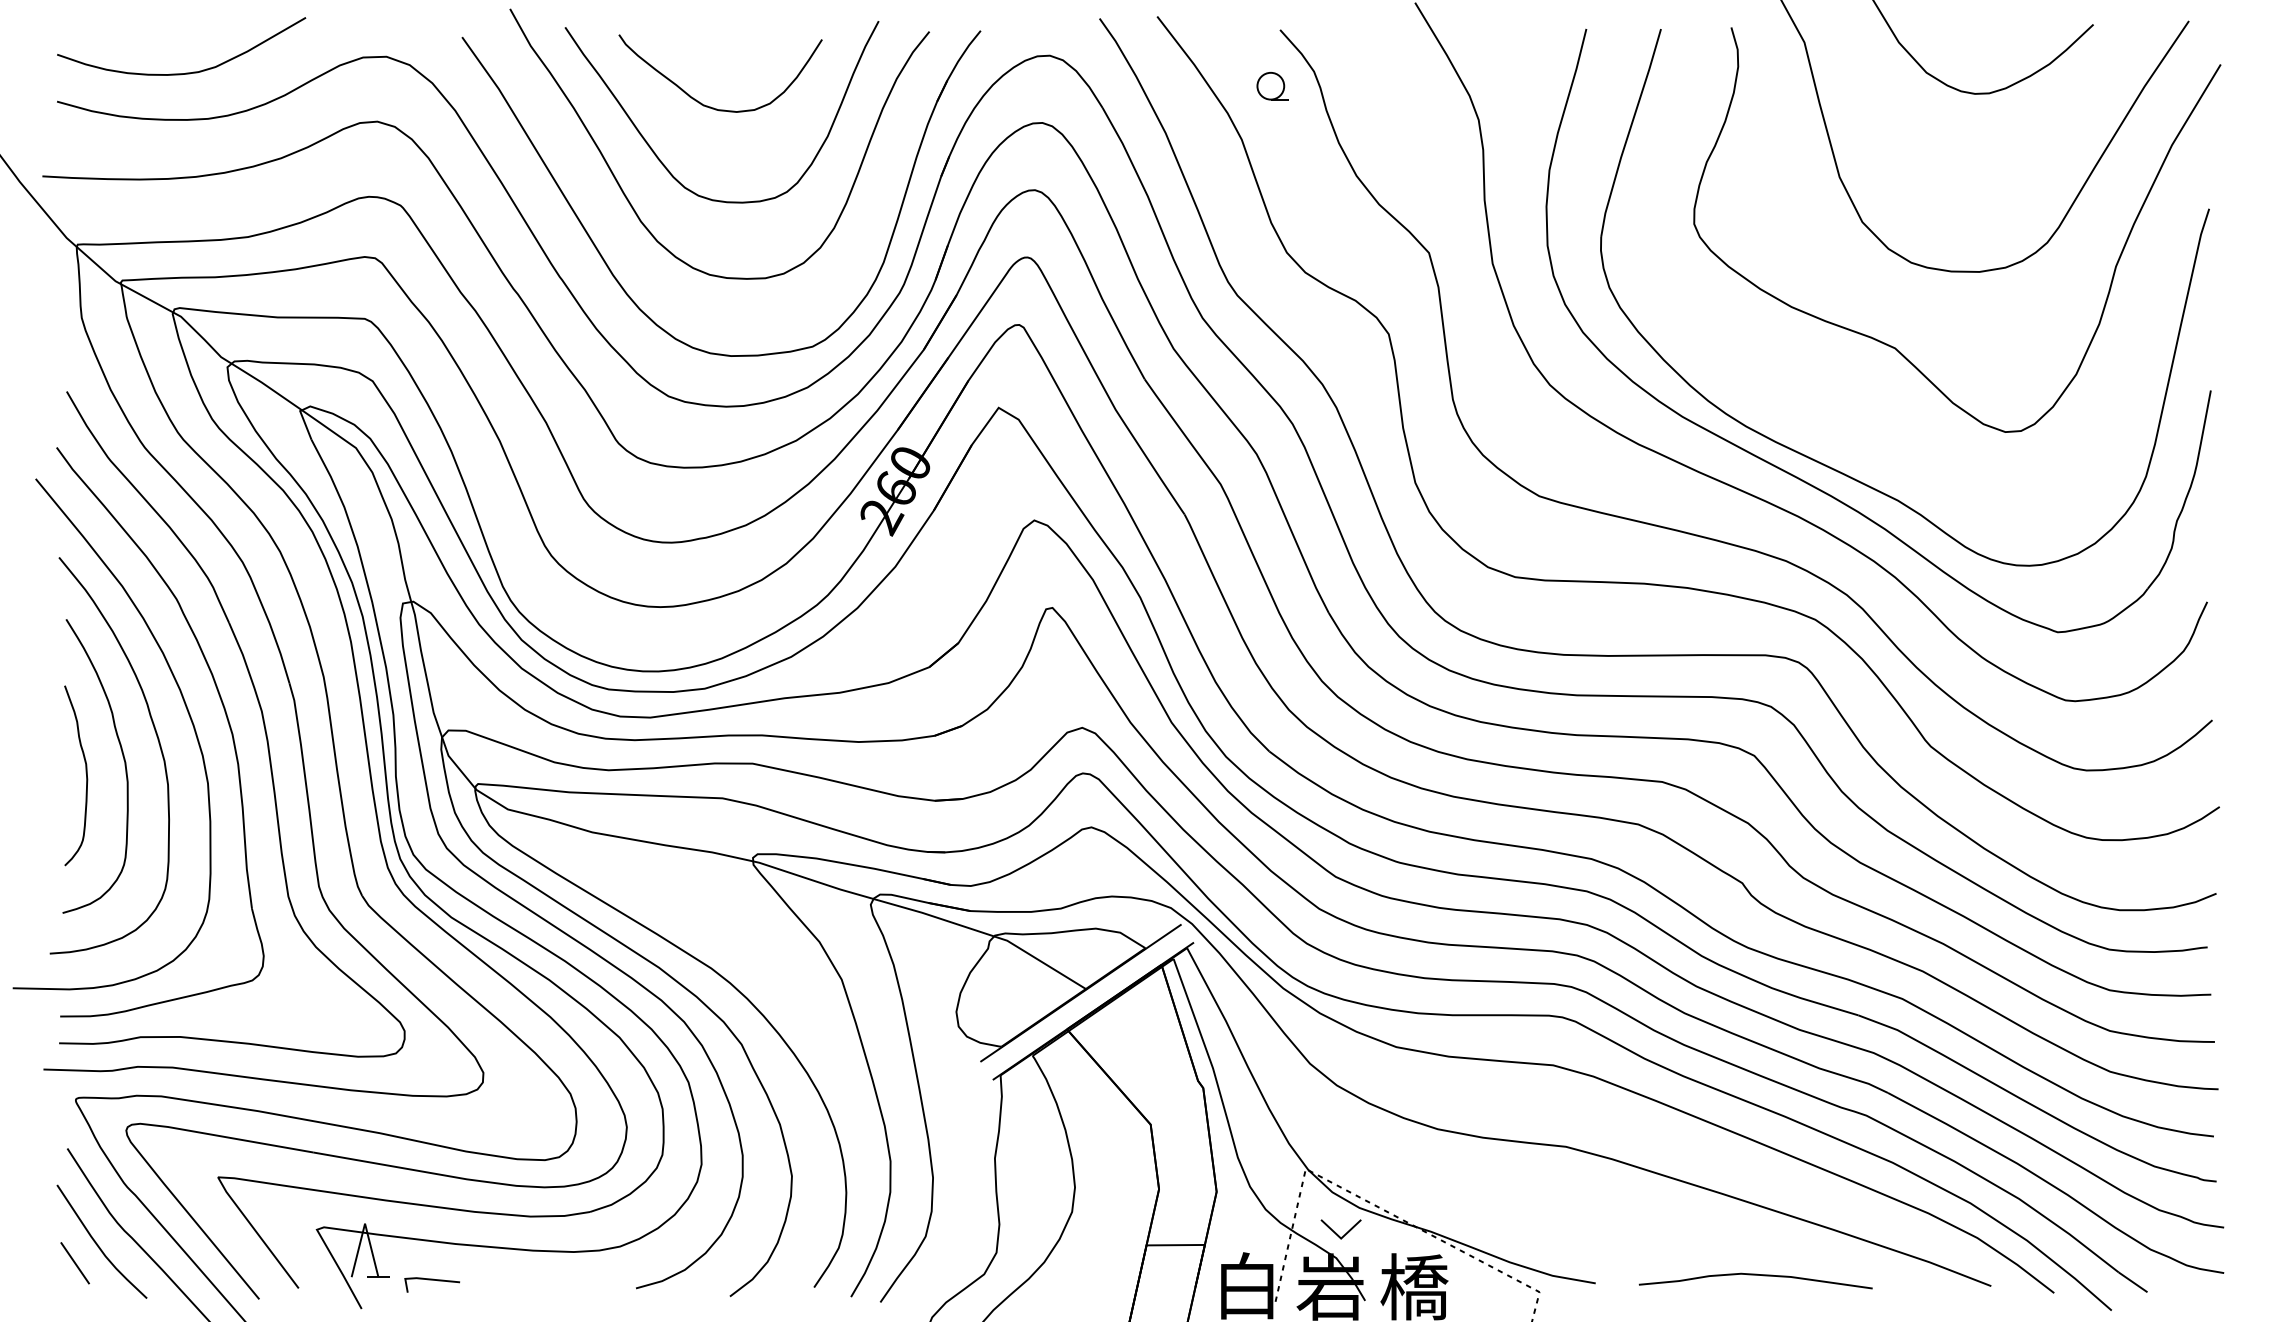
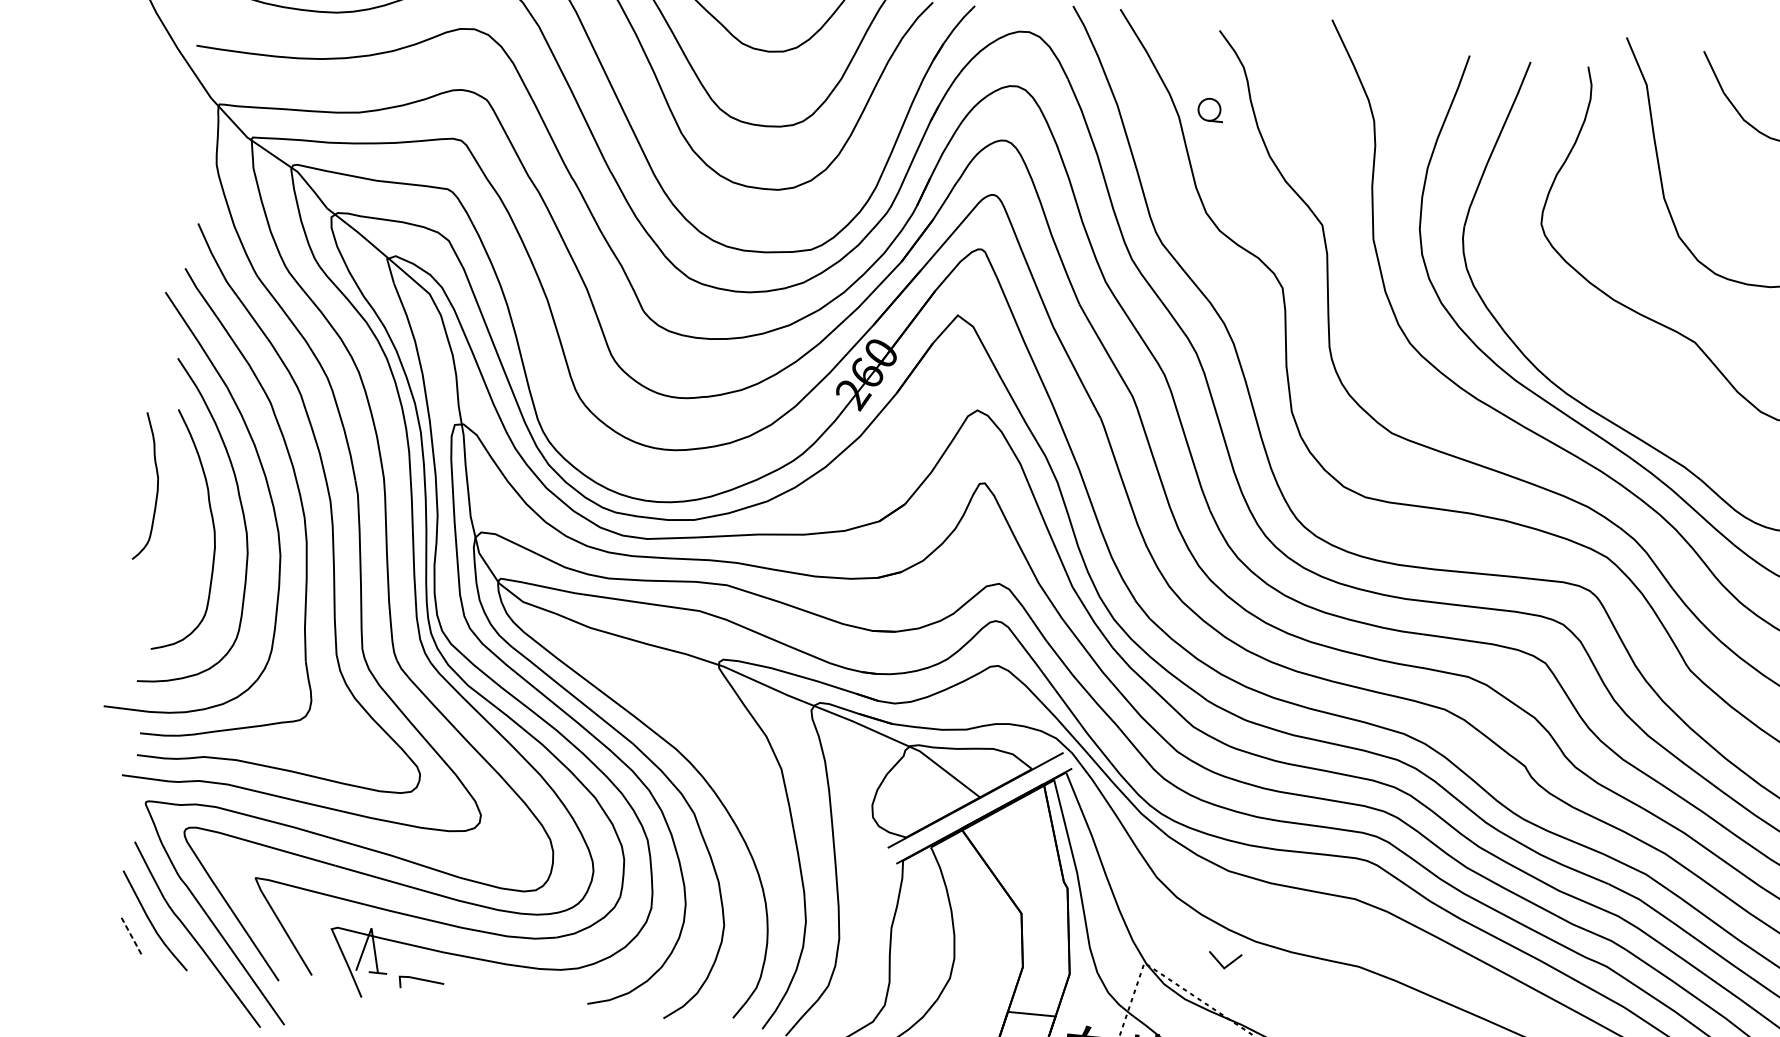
part: (1272, 86) -> (1210, 110), moved
curve: (85, 773) -> (156, 485), moved
part: (1340, 1229) -> (1224, 960), moved
line: (74, 1262) -> (130, 935), solid -> dashed

